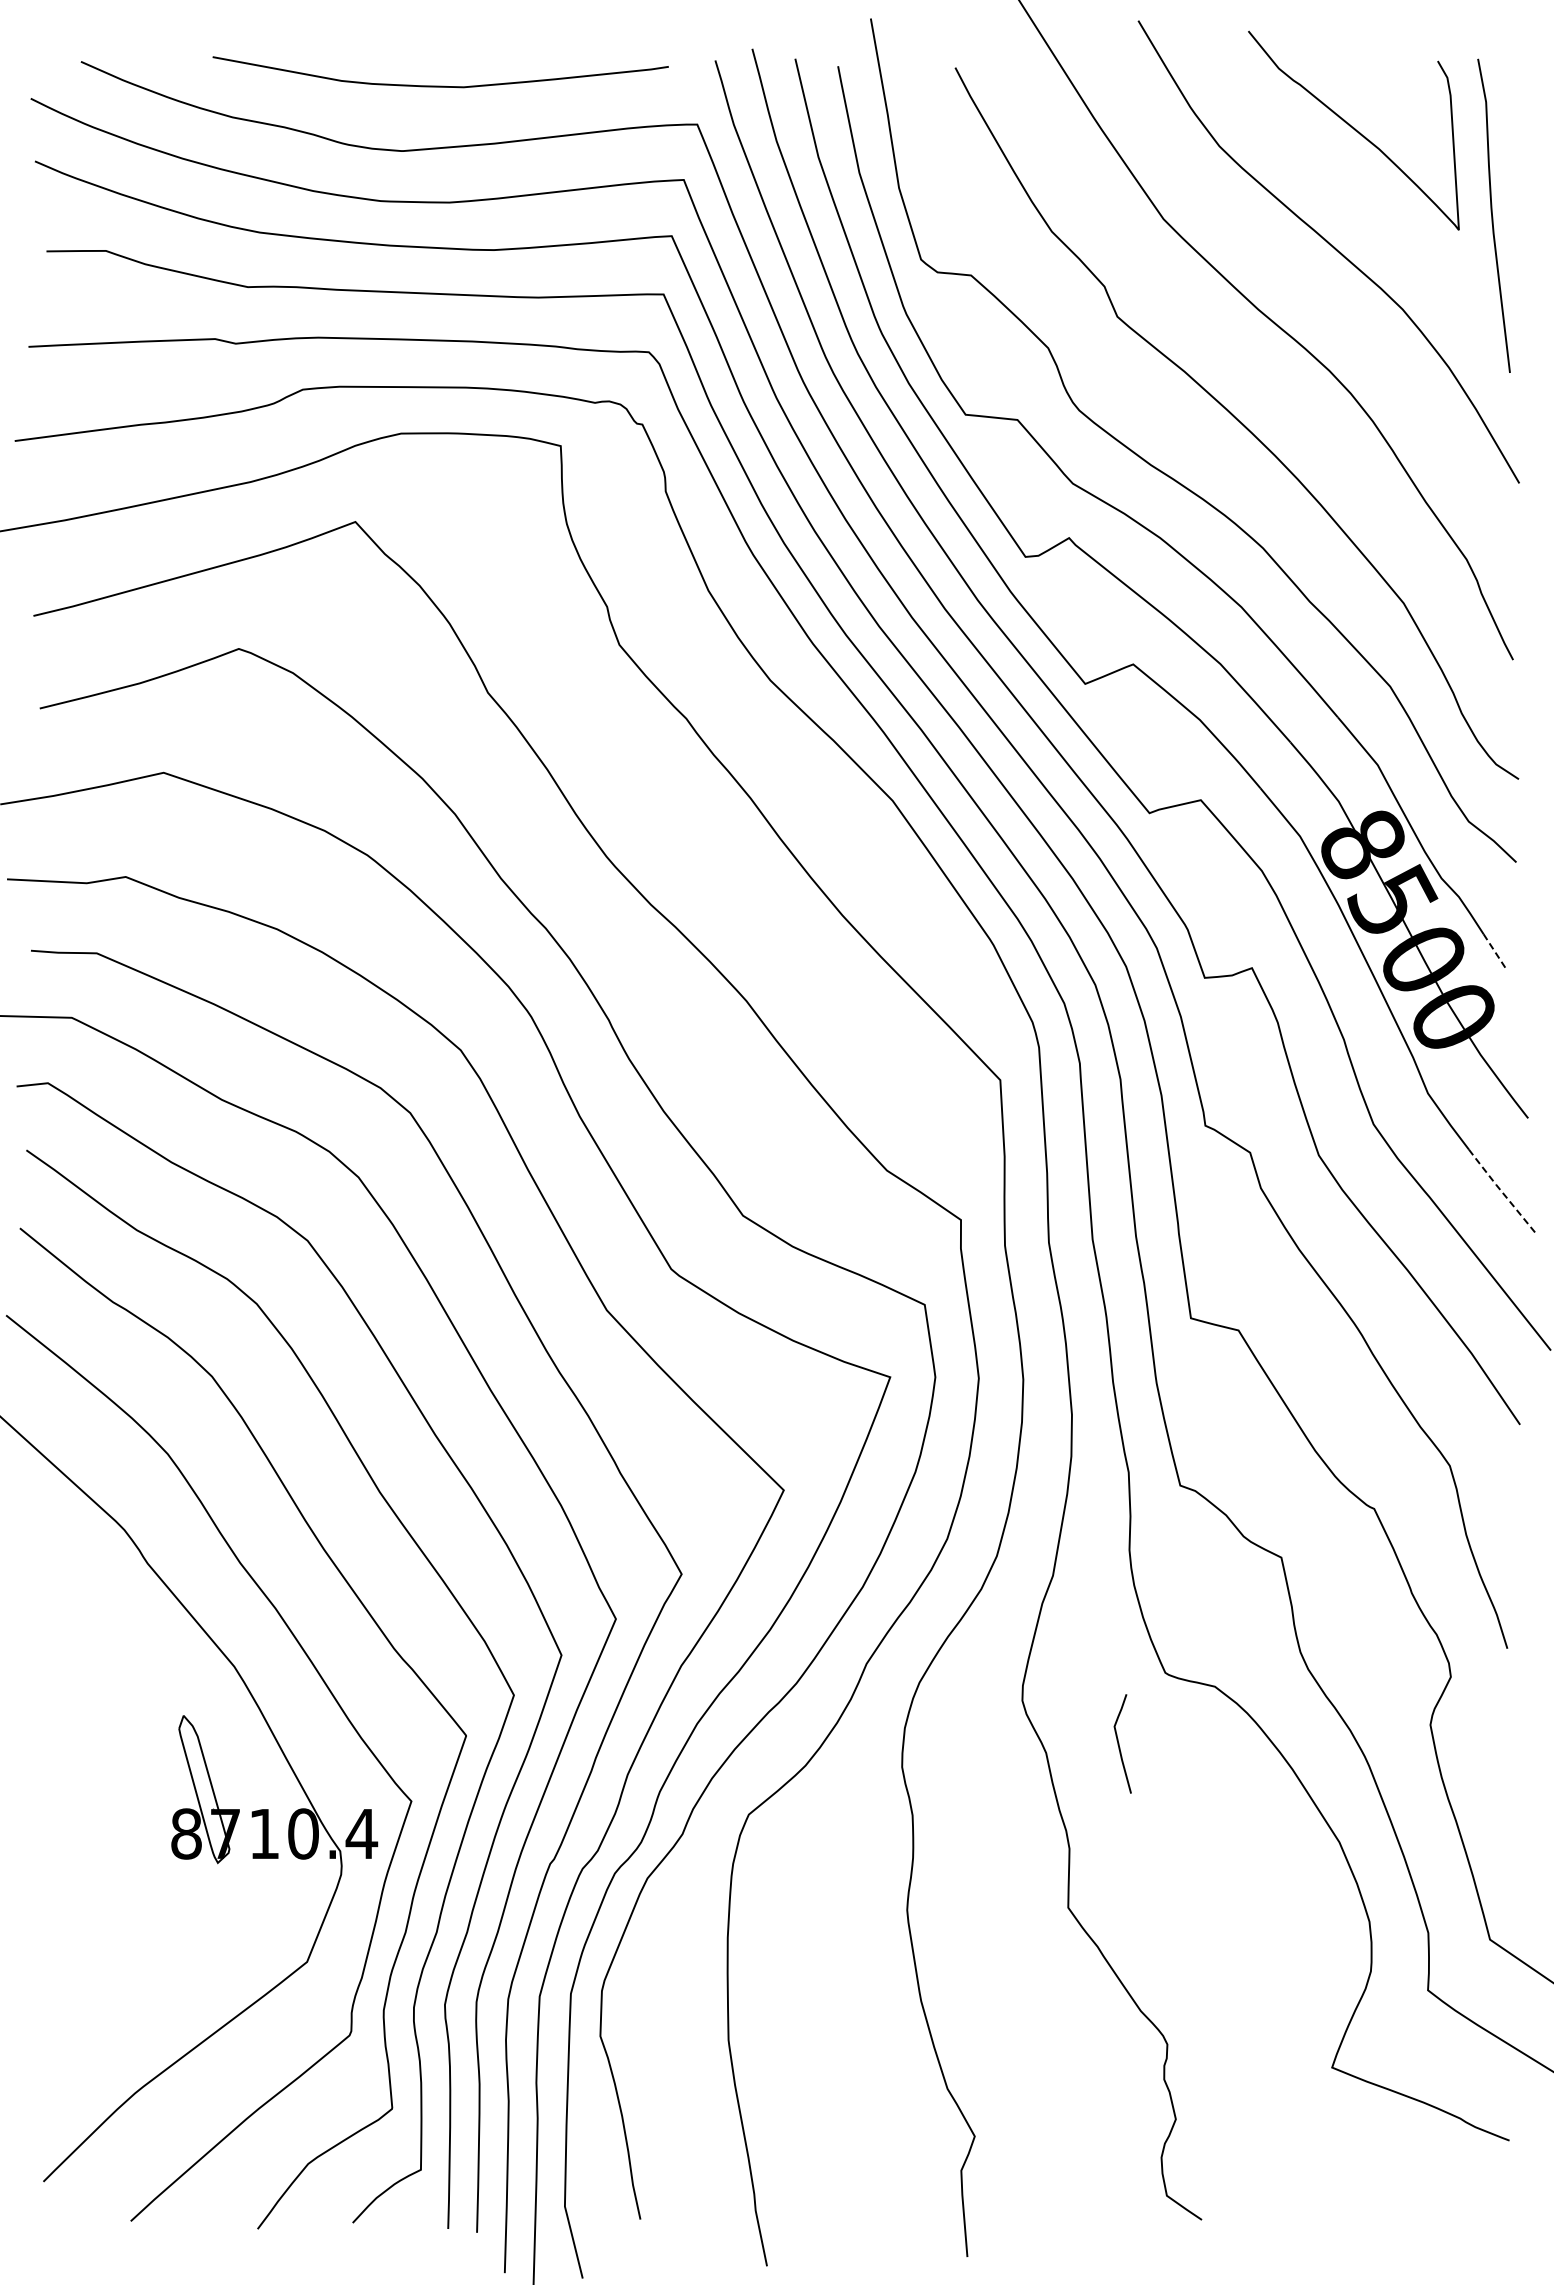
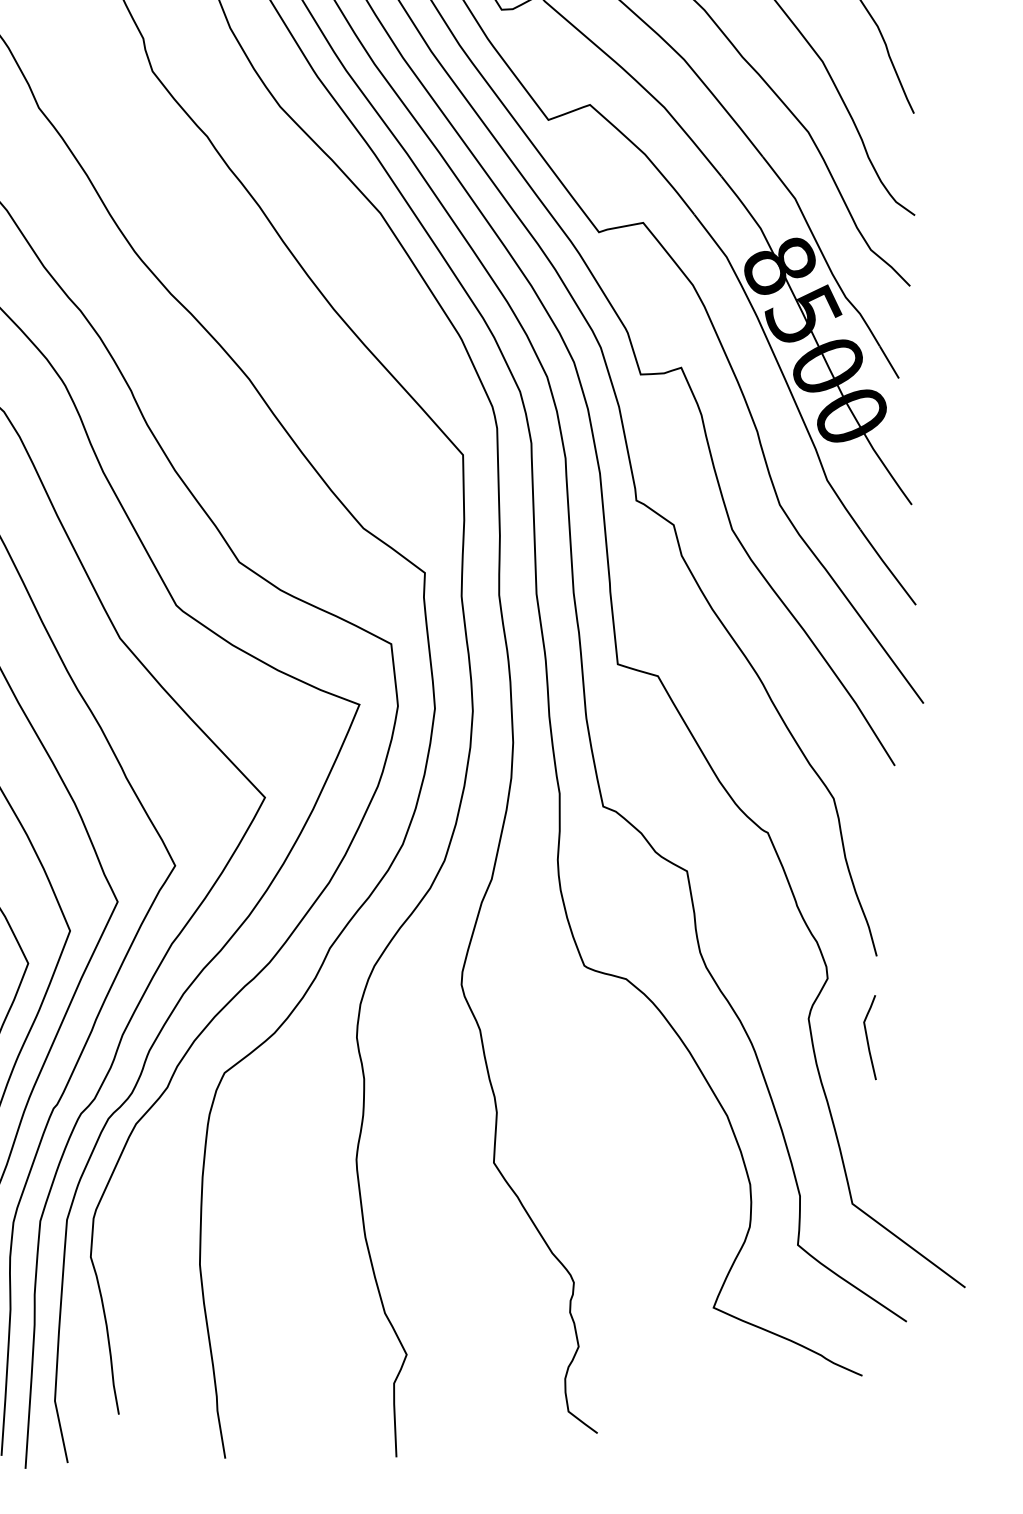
line: (1495, 952) -> (889, 362), dashed -> solid
line: (1501, 1191) -> (886, 566), dashed -> solid
curve: (1119, 1743) -> (867, 1036), moved

